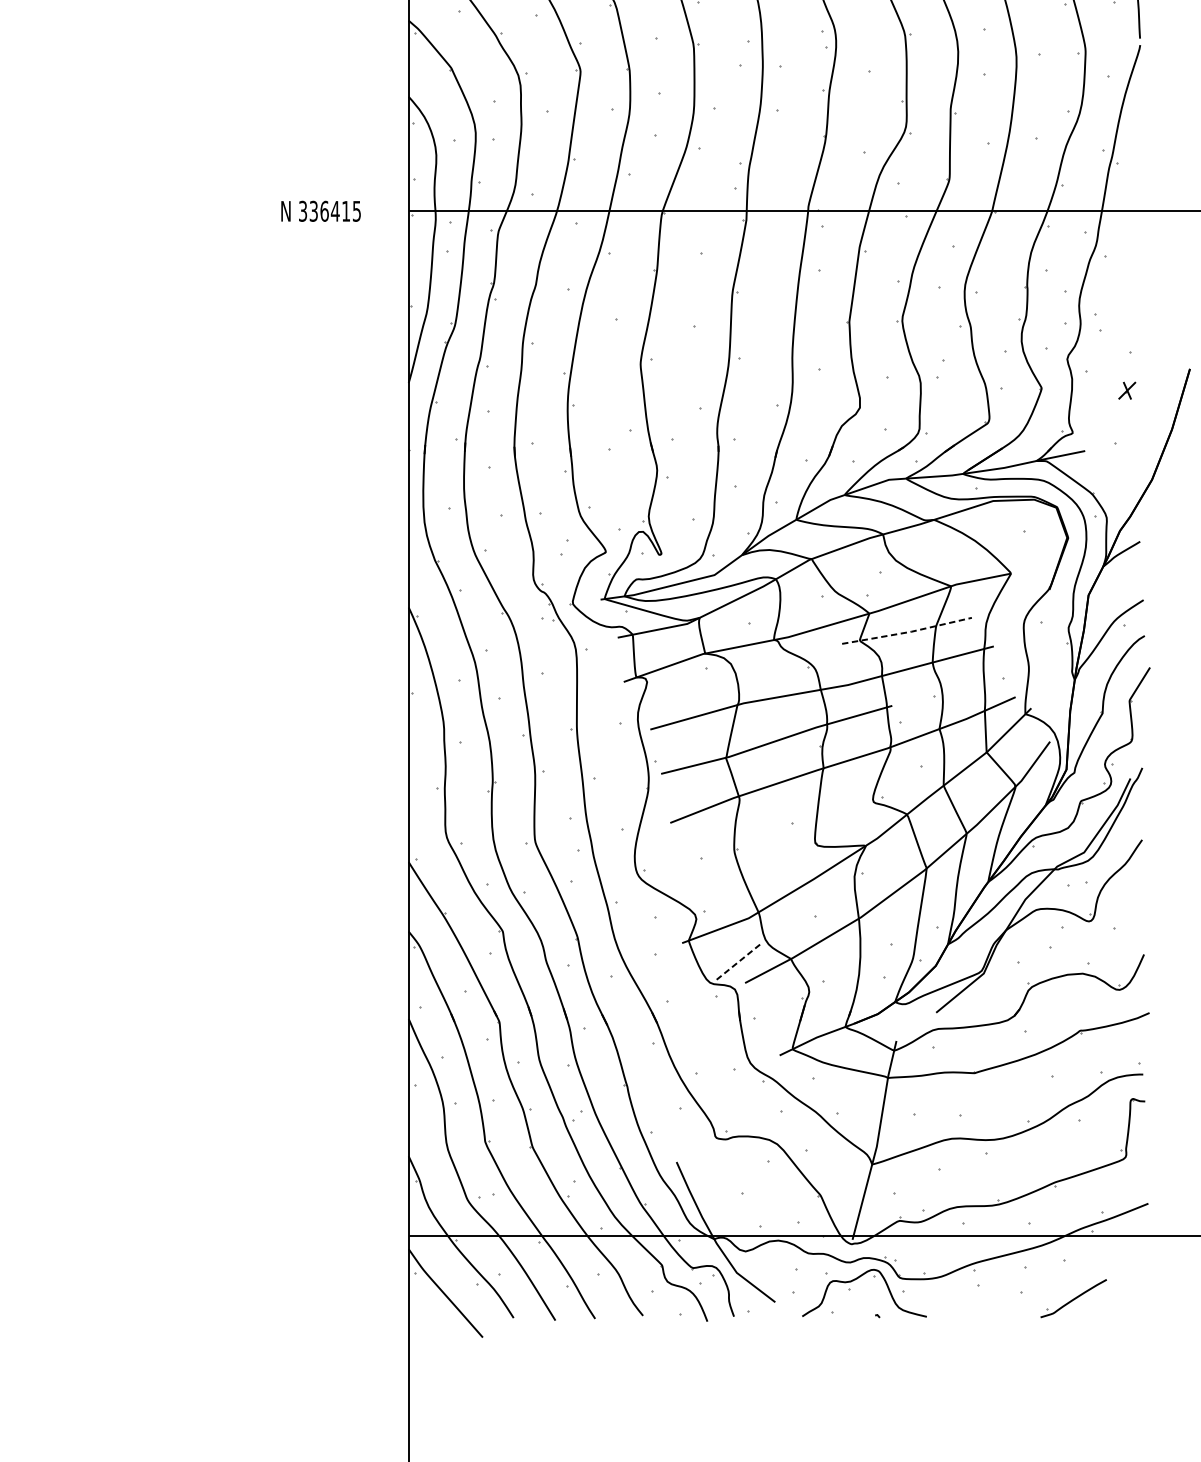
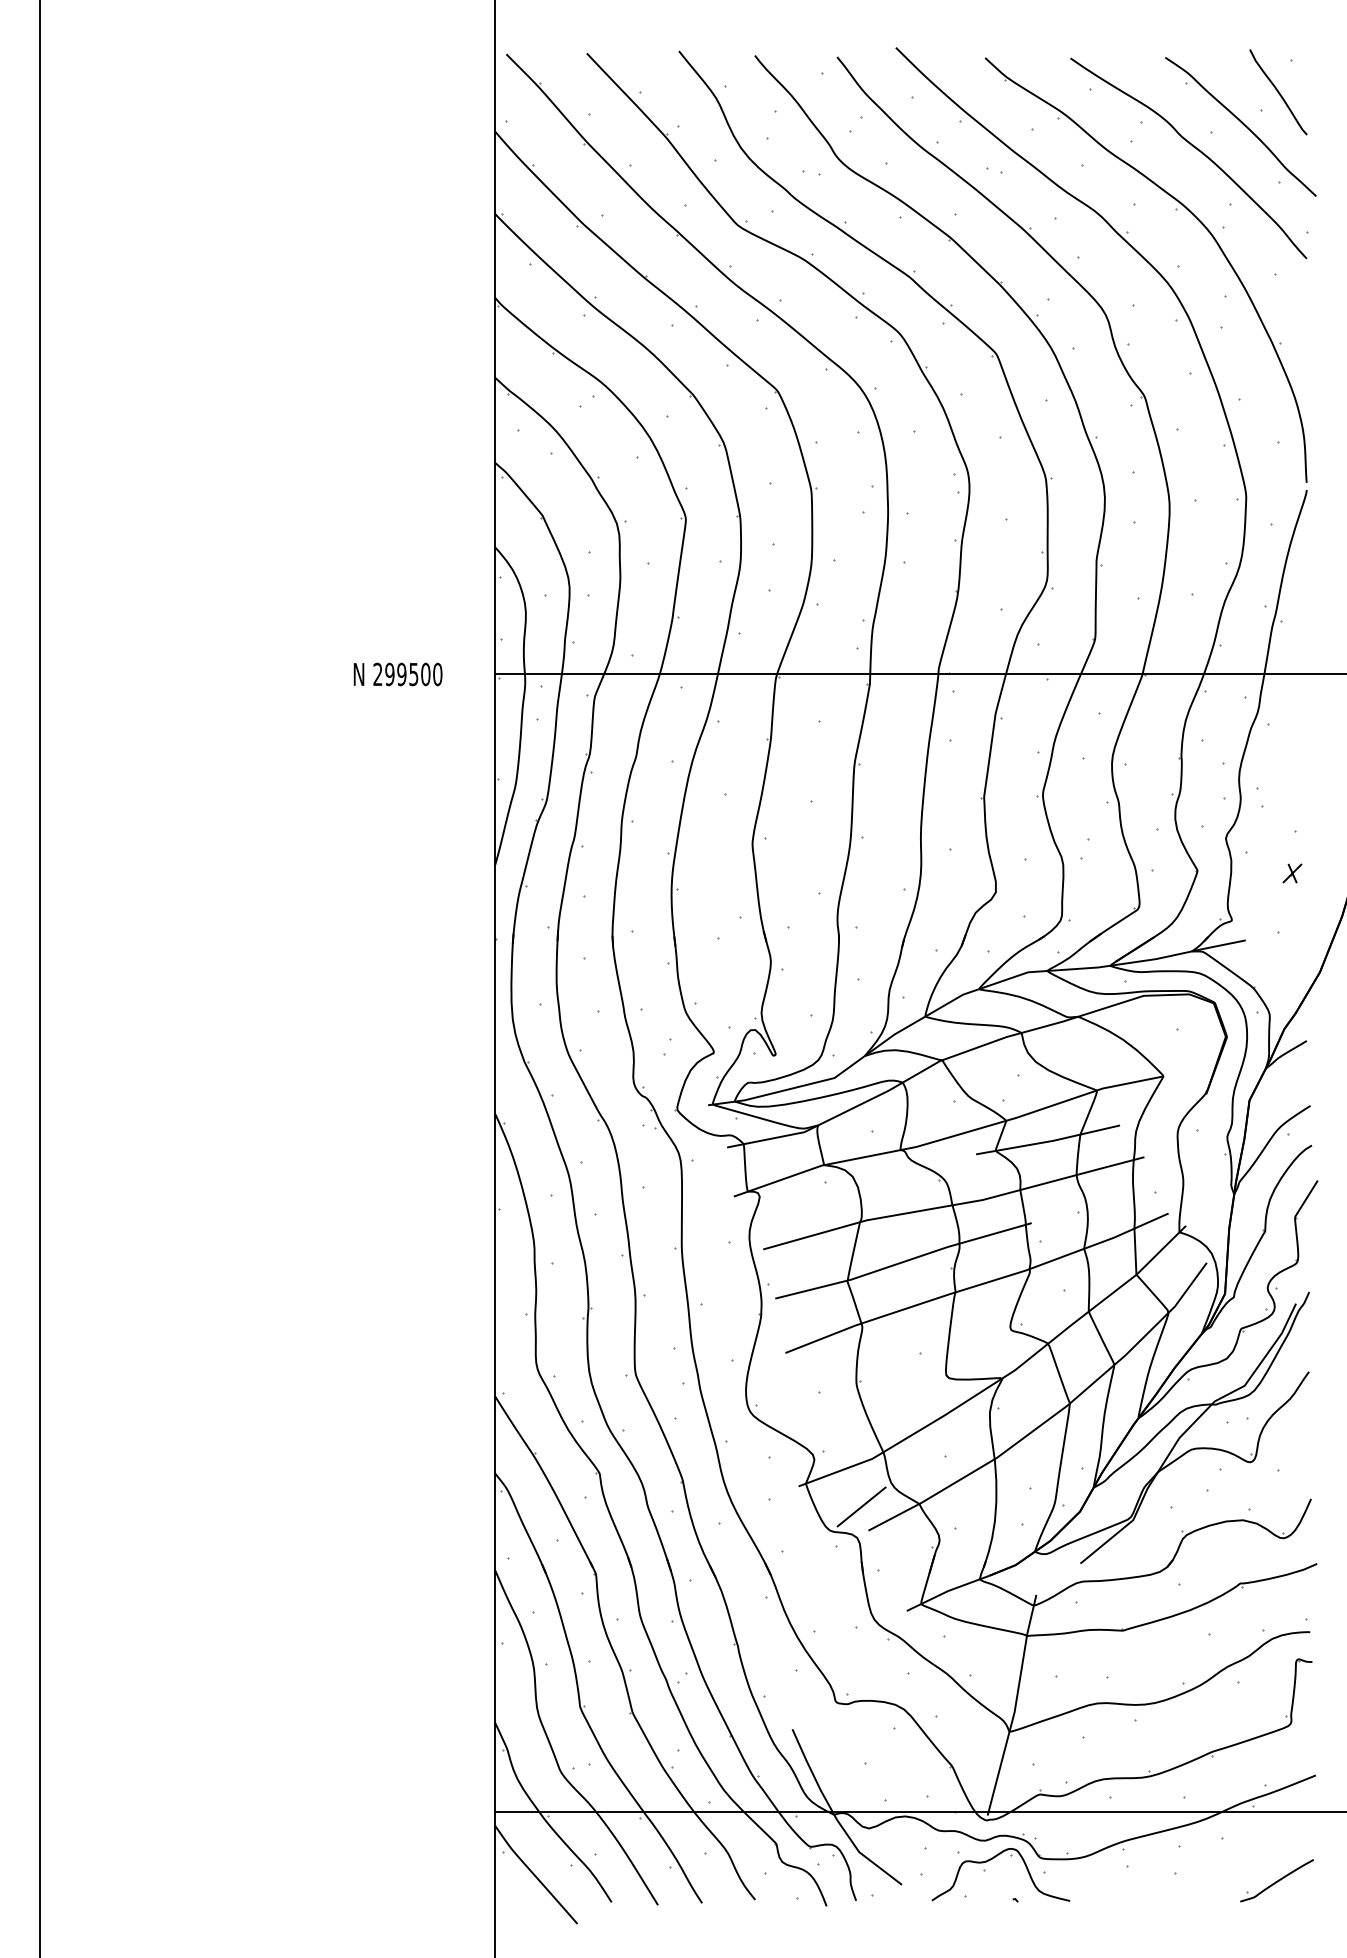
text: (329, 211) -> (407, 674), 336415 -> 299500
line: (908, 632) -> (1049, 1141), dashed -> solid
line: (738, 962) -> (861, 1507), dashed -> solid
part: (1073, 1298) -> (1276, 1880), moved

